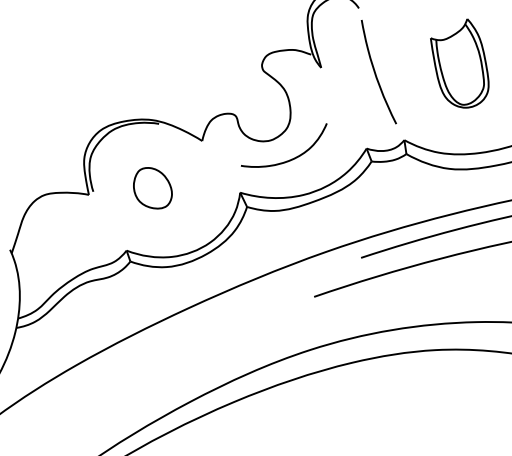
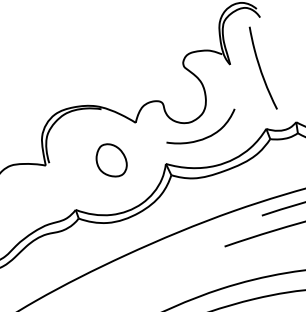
curve: (376, 73) -> (261, 69), moved
part: (152, 188) -> (111, 160), moved

